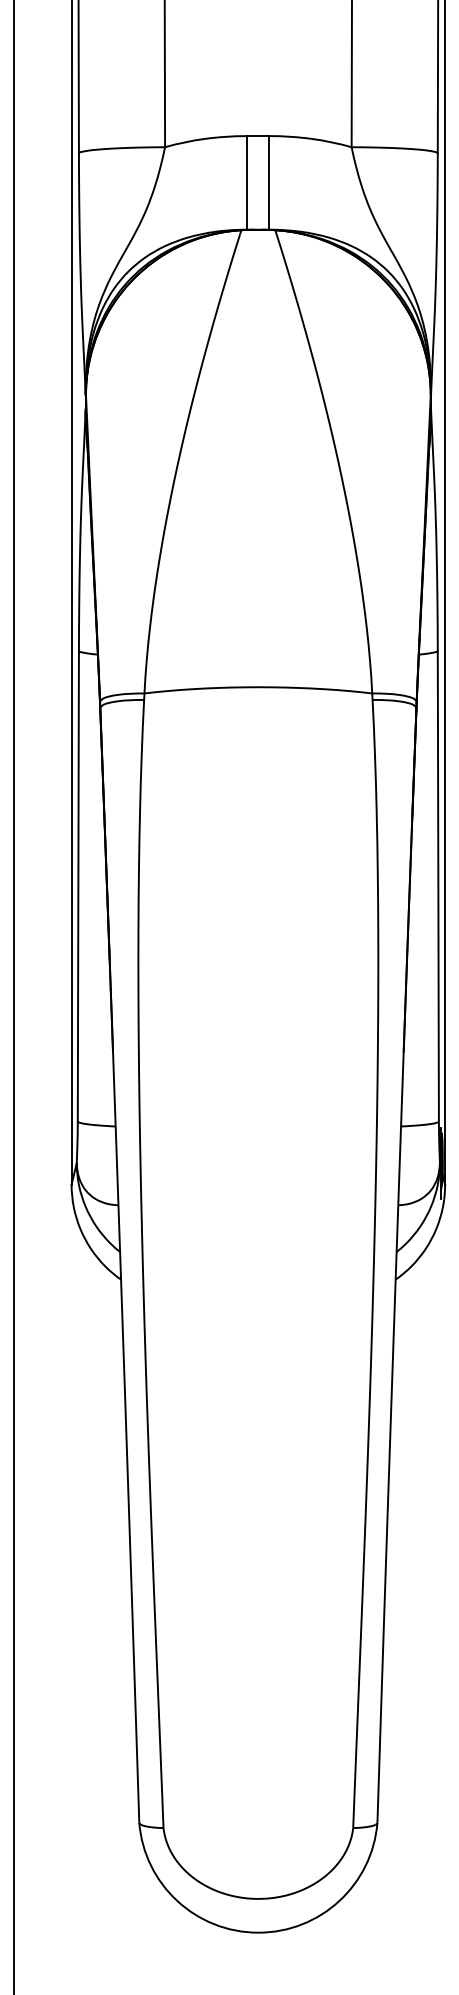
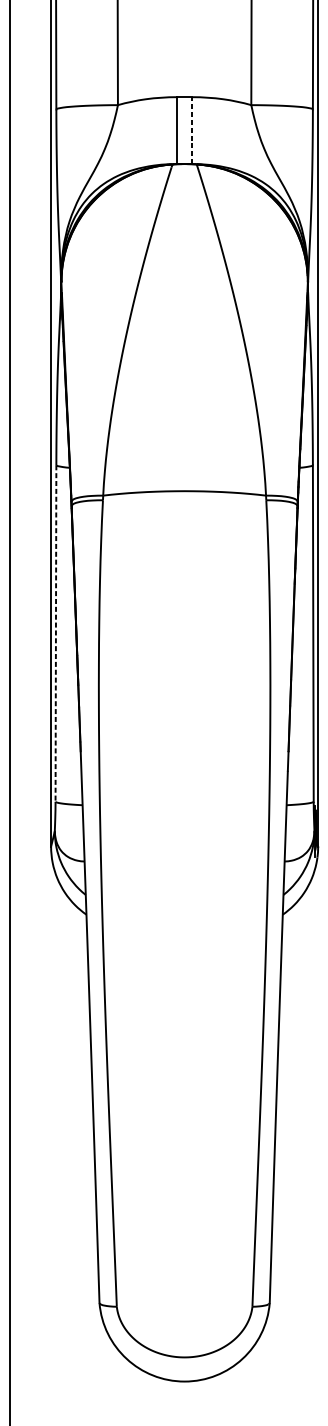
line: (269, 182) -> (192, 130), solid -> dashed
line: (78, 886) -> (56, 633), solid -> dashed

